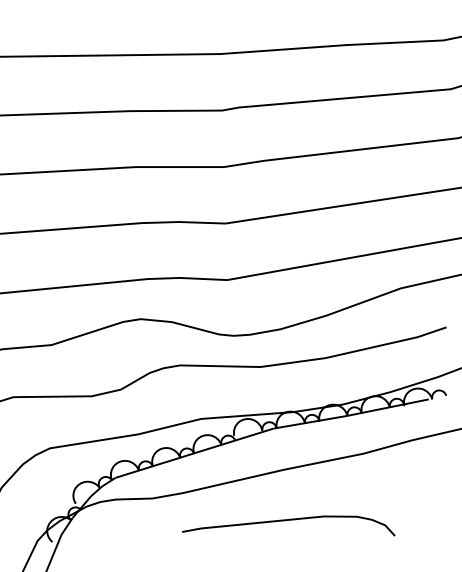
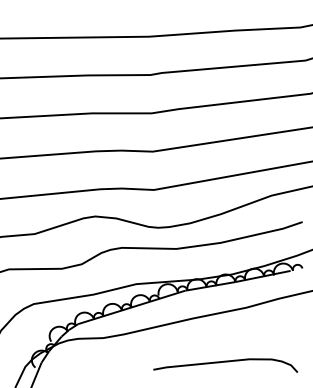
curve: (288, 521) -> (225, 362), moved

